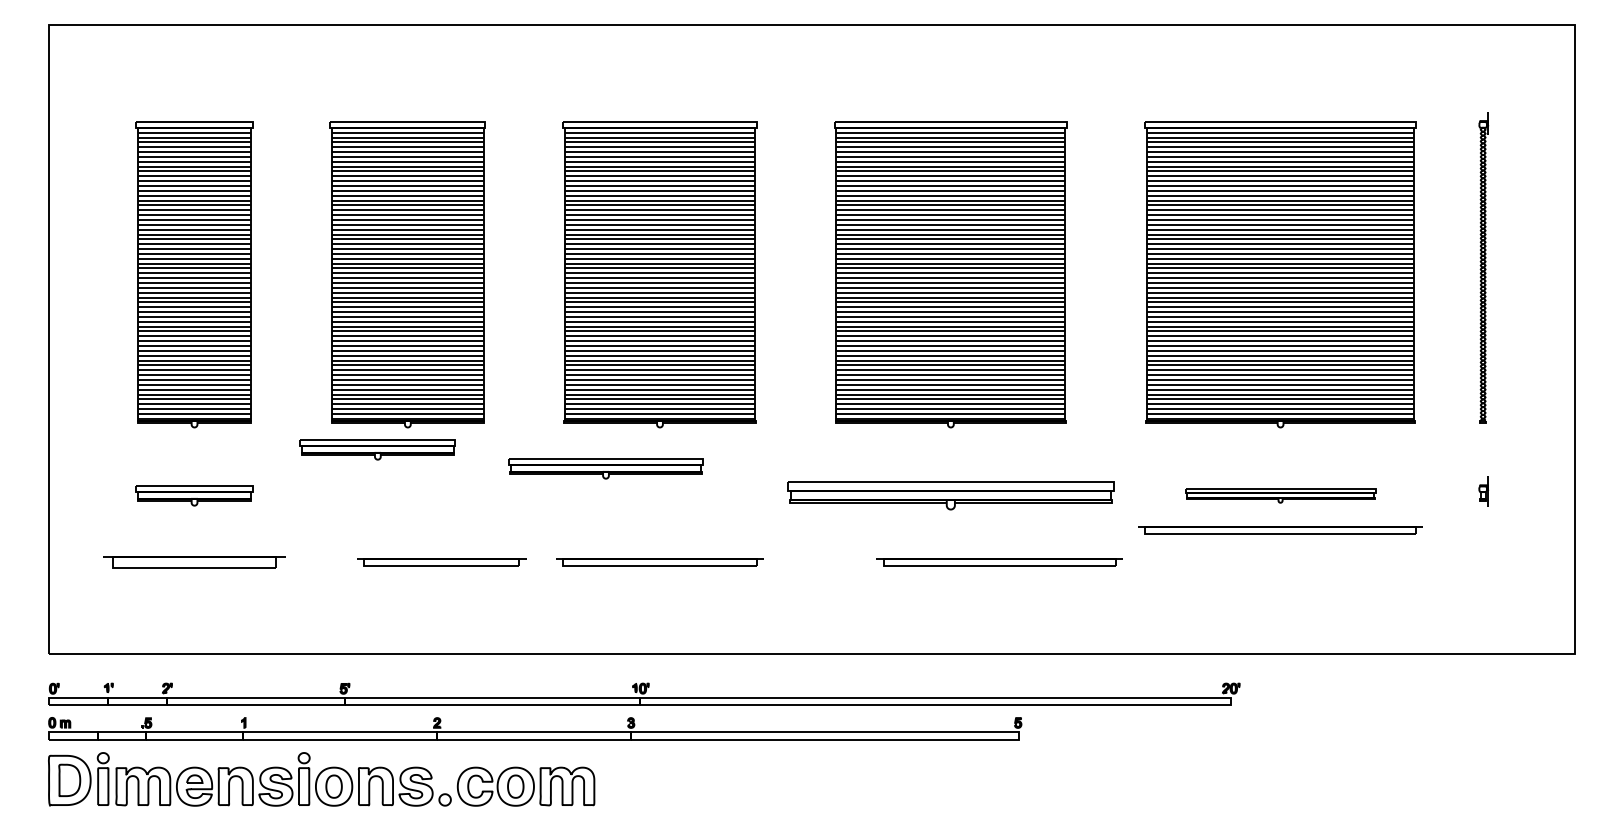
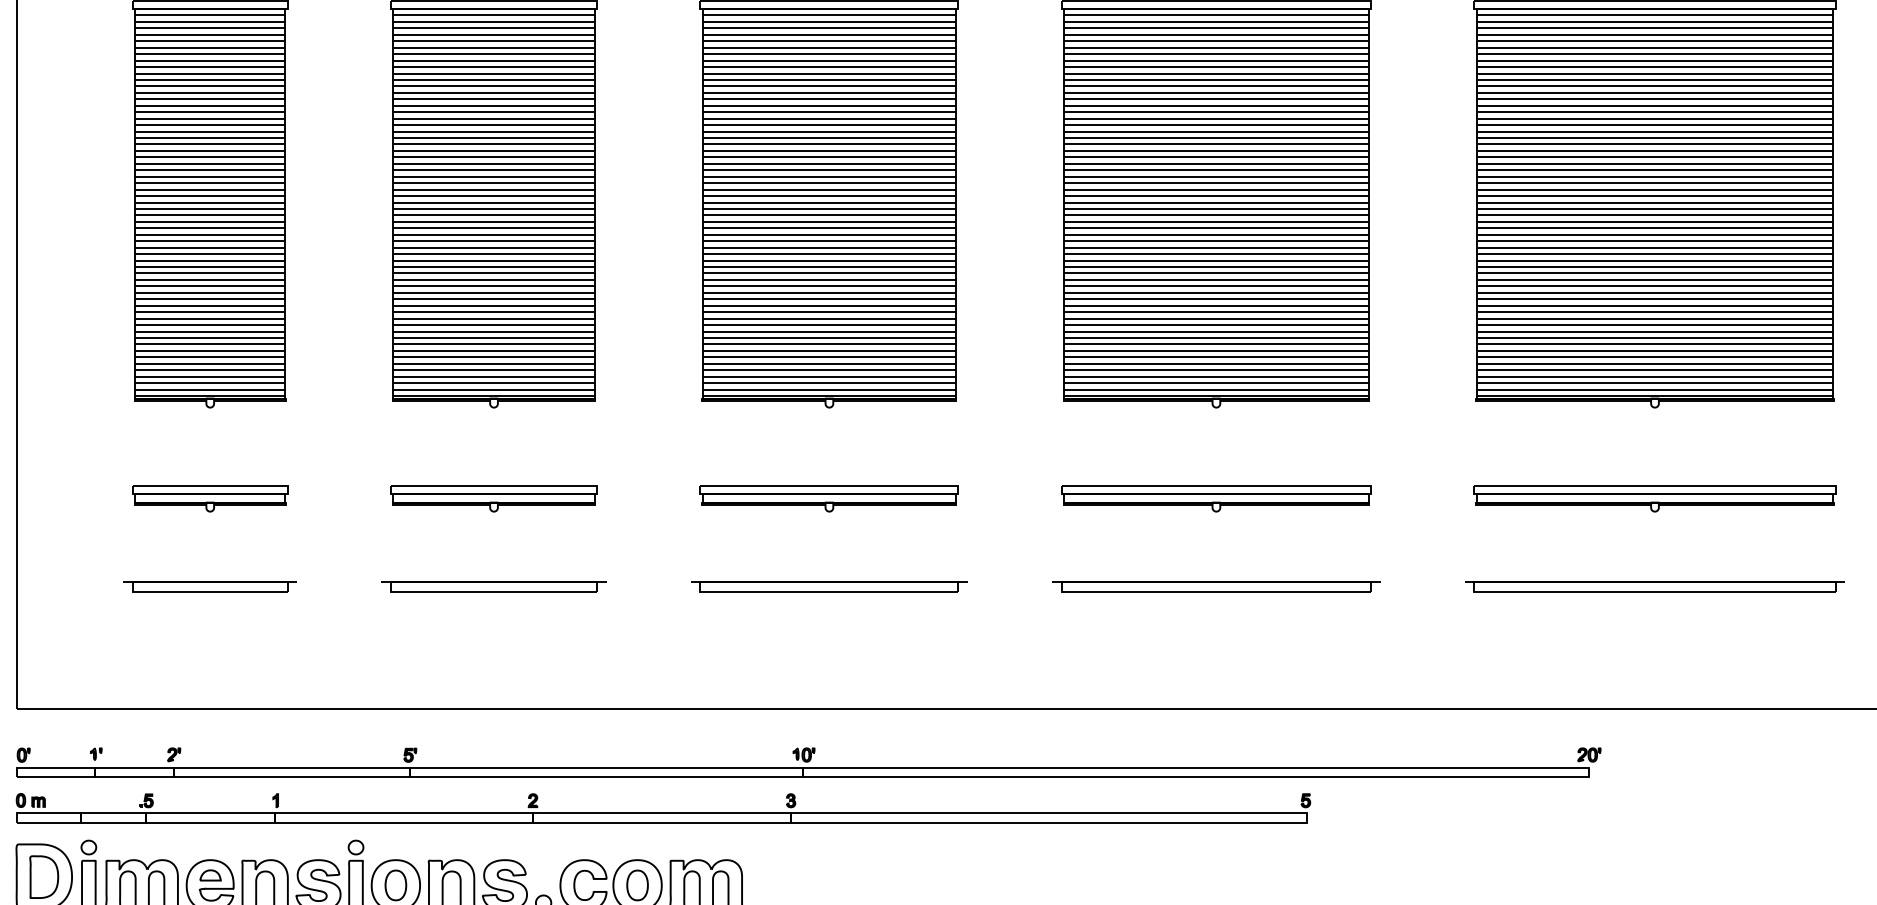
part: (377, 449) -> (493, 498), moved
part: (605, 468) -> (828, 498), moved
part: (950, 495) -> (1215, 498), size x0.71
part: (1280, 495) -> (1654, 498), size x1.43
part: (1280, 530) -> (1654, 587), moved
part: (194, 562) -> (210, 587), size x0.71
part: (441, 562) -> (493, 587), moved
part: (999, 562) -> (1215, 587), moved

